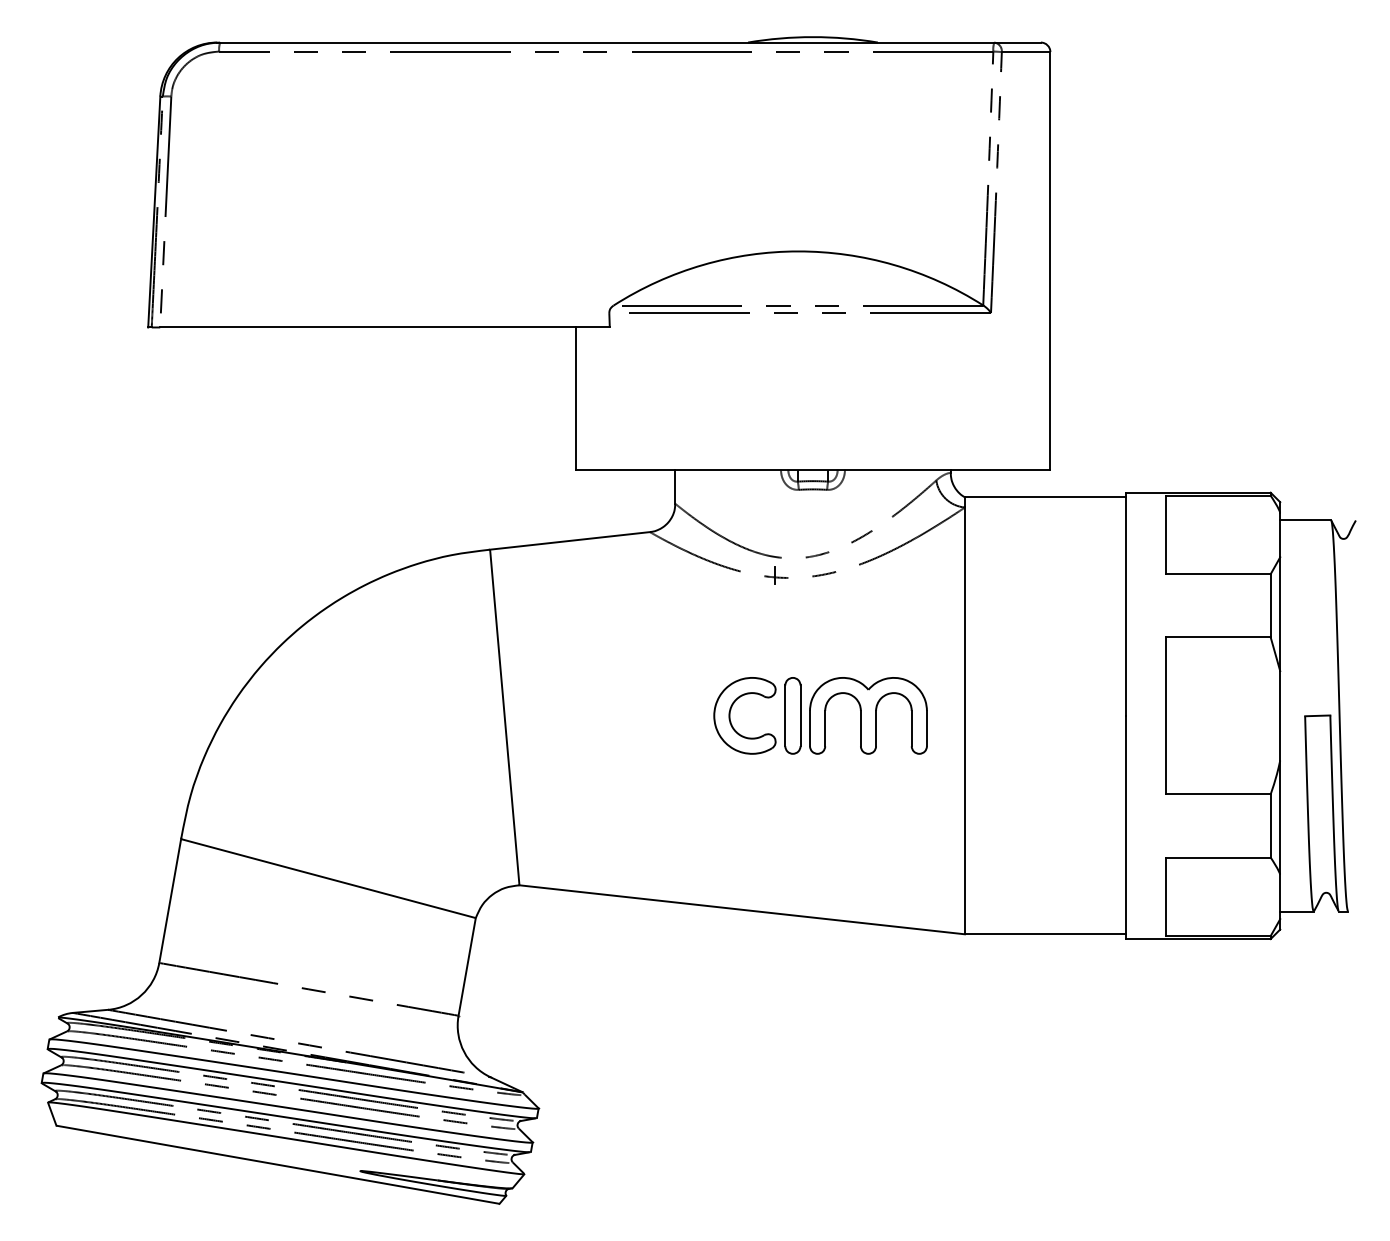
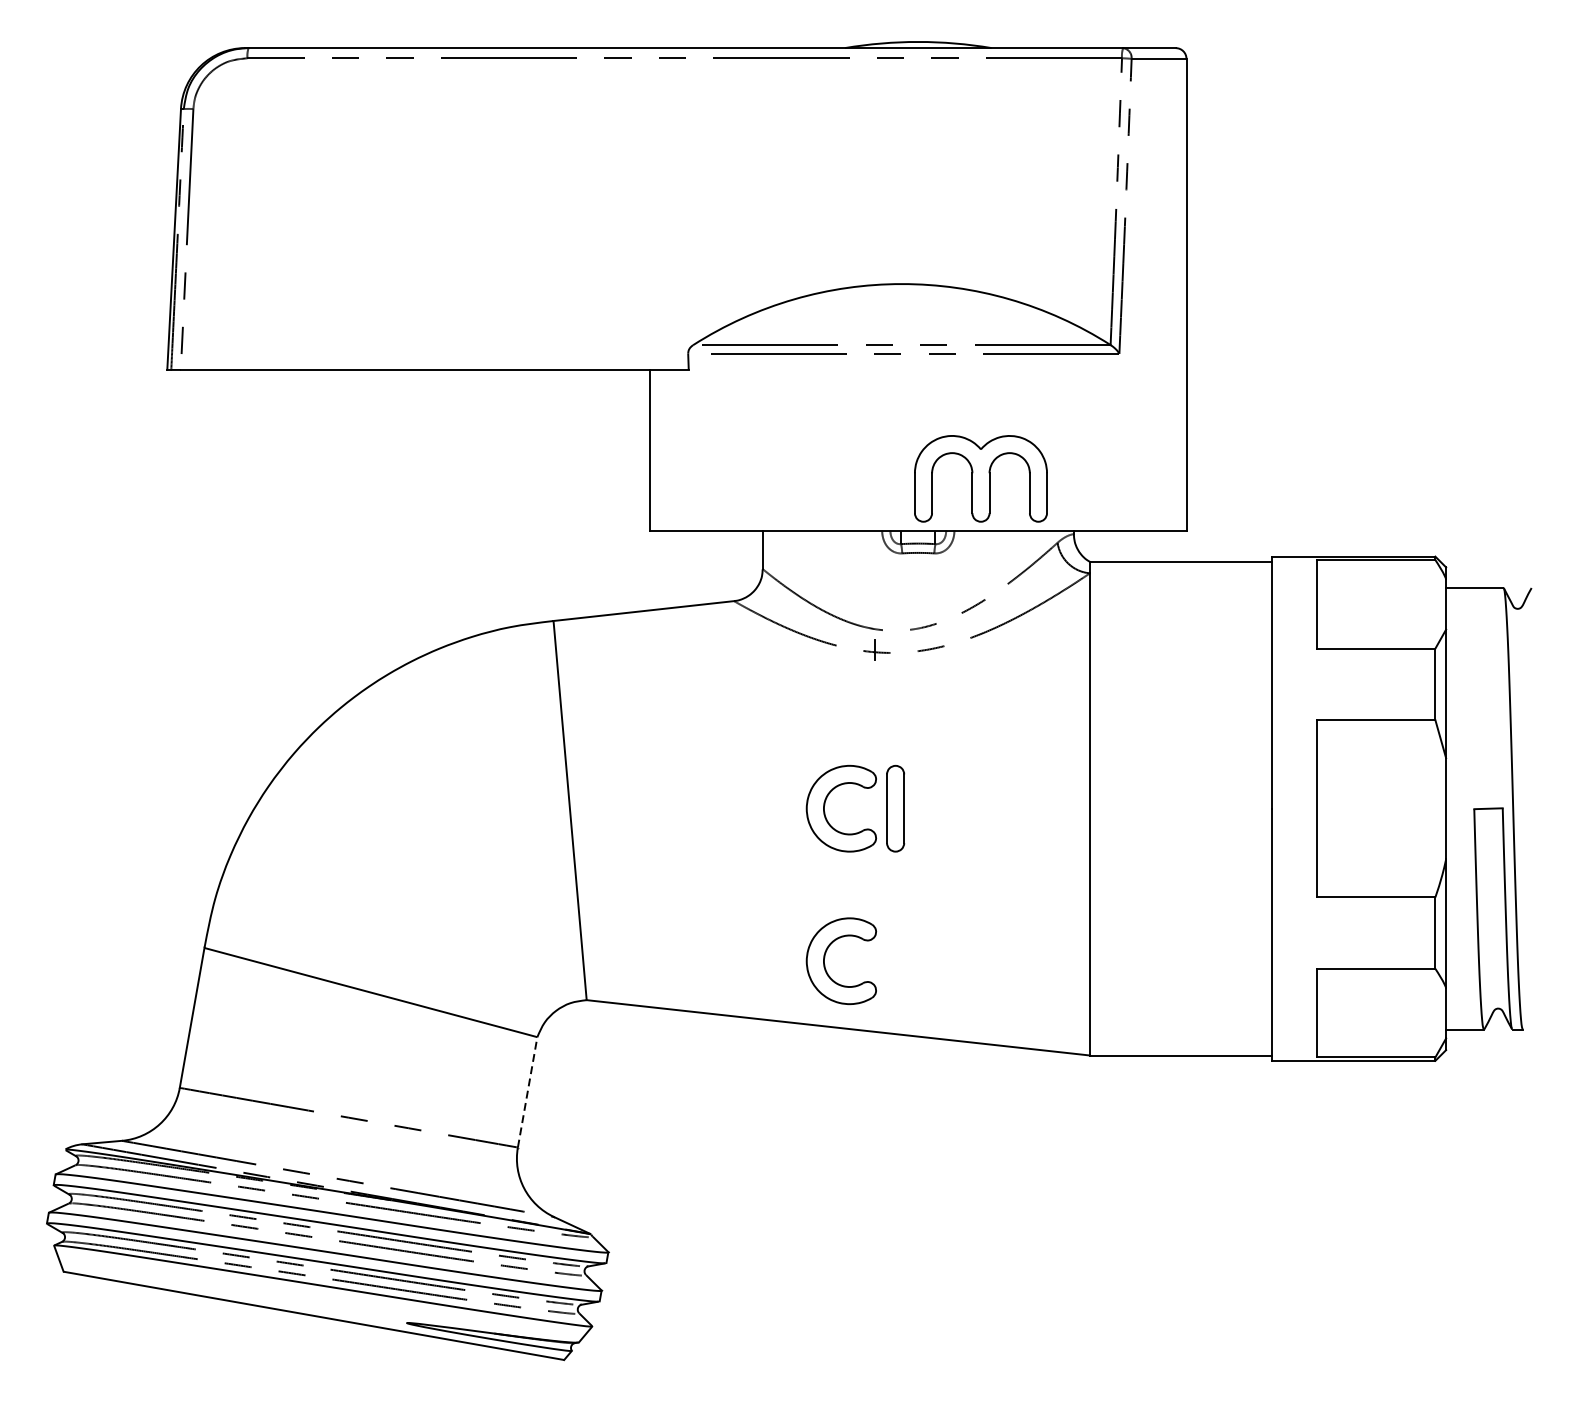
part: (868, 715) -> (981, 478), moved
part: (731, 845) -> (826, 955), added
line: (467, 966) -> (527, 1091), solid -> dashed

